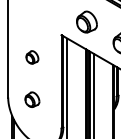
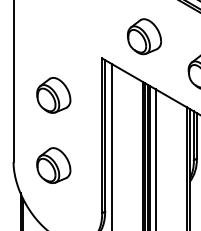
part: (32, 57) -> (53, 95), size x1.67
part: (32, 99) -> (53, 165), size x1.43

